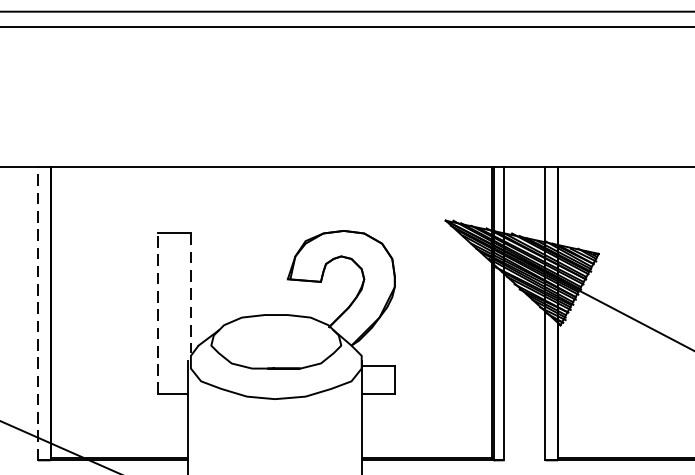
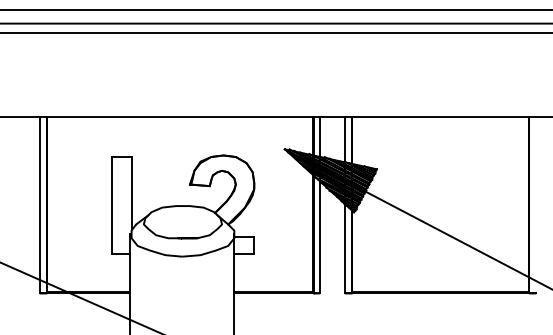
line: (190, 294) -> (131, 193), dashed -> solid
line: (37, 312) -> (39, 204), dashed -> solid
line: (157, 312) -> (111, 204), dashed -> solid

